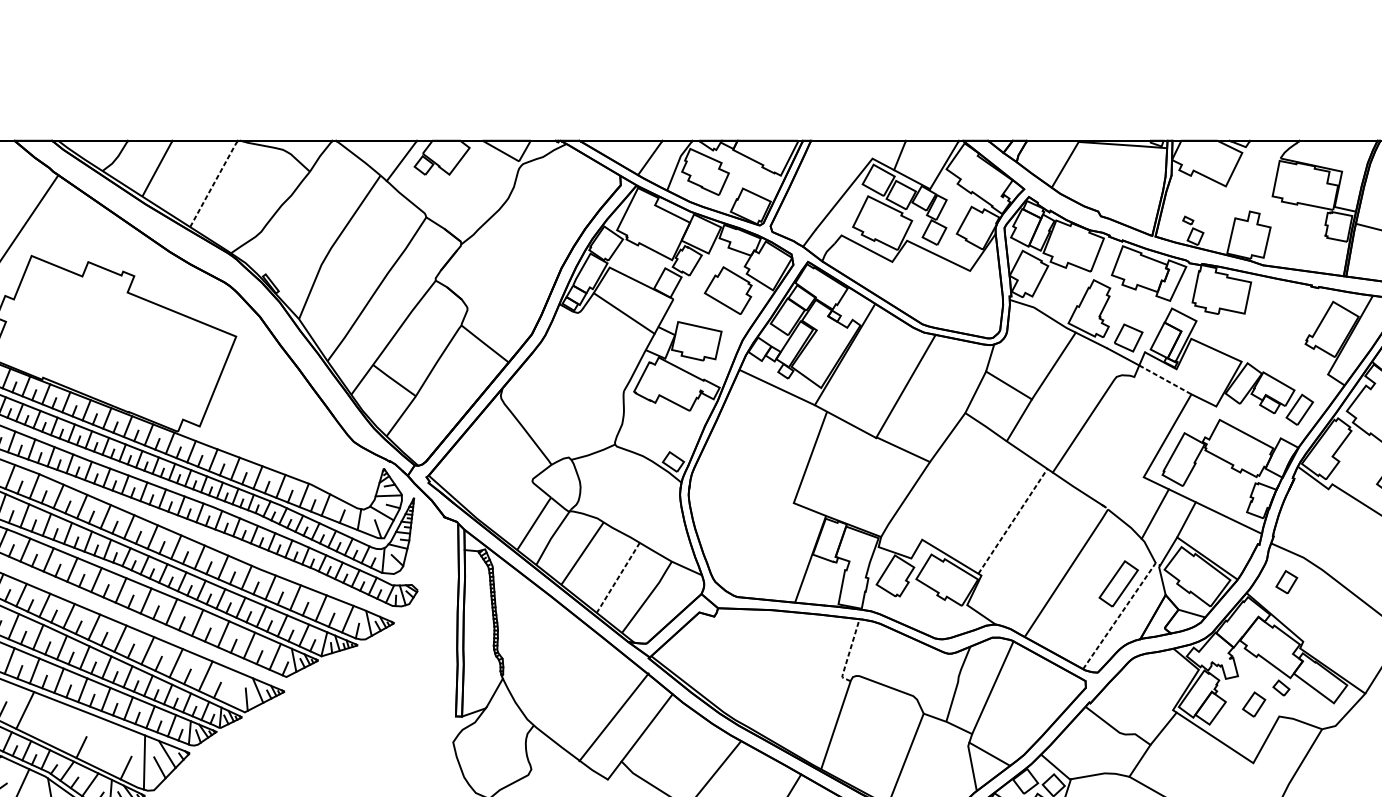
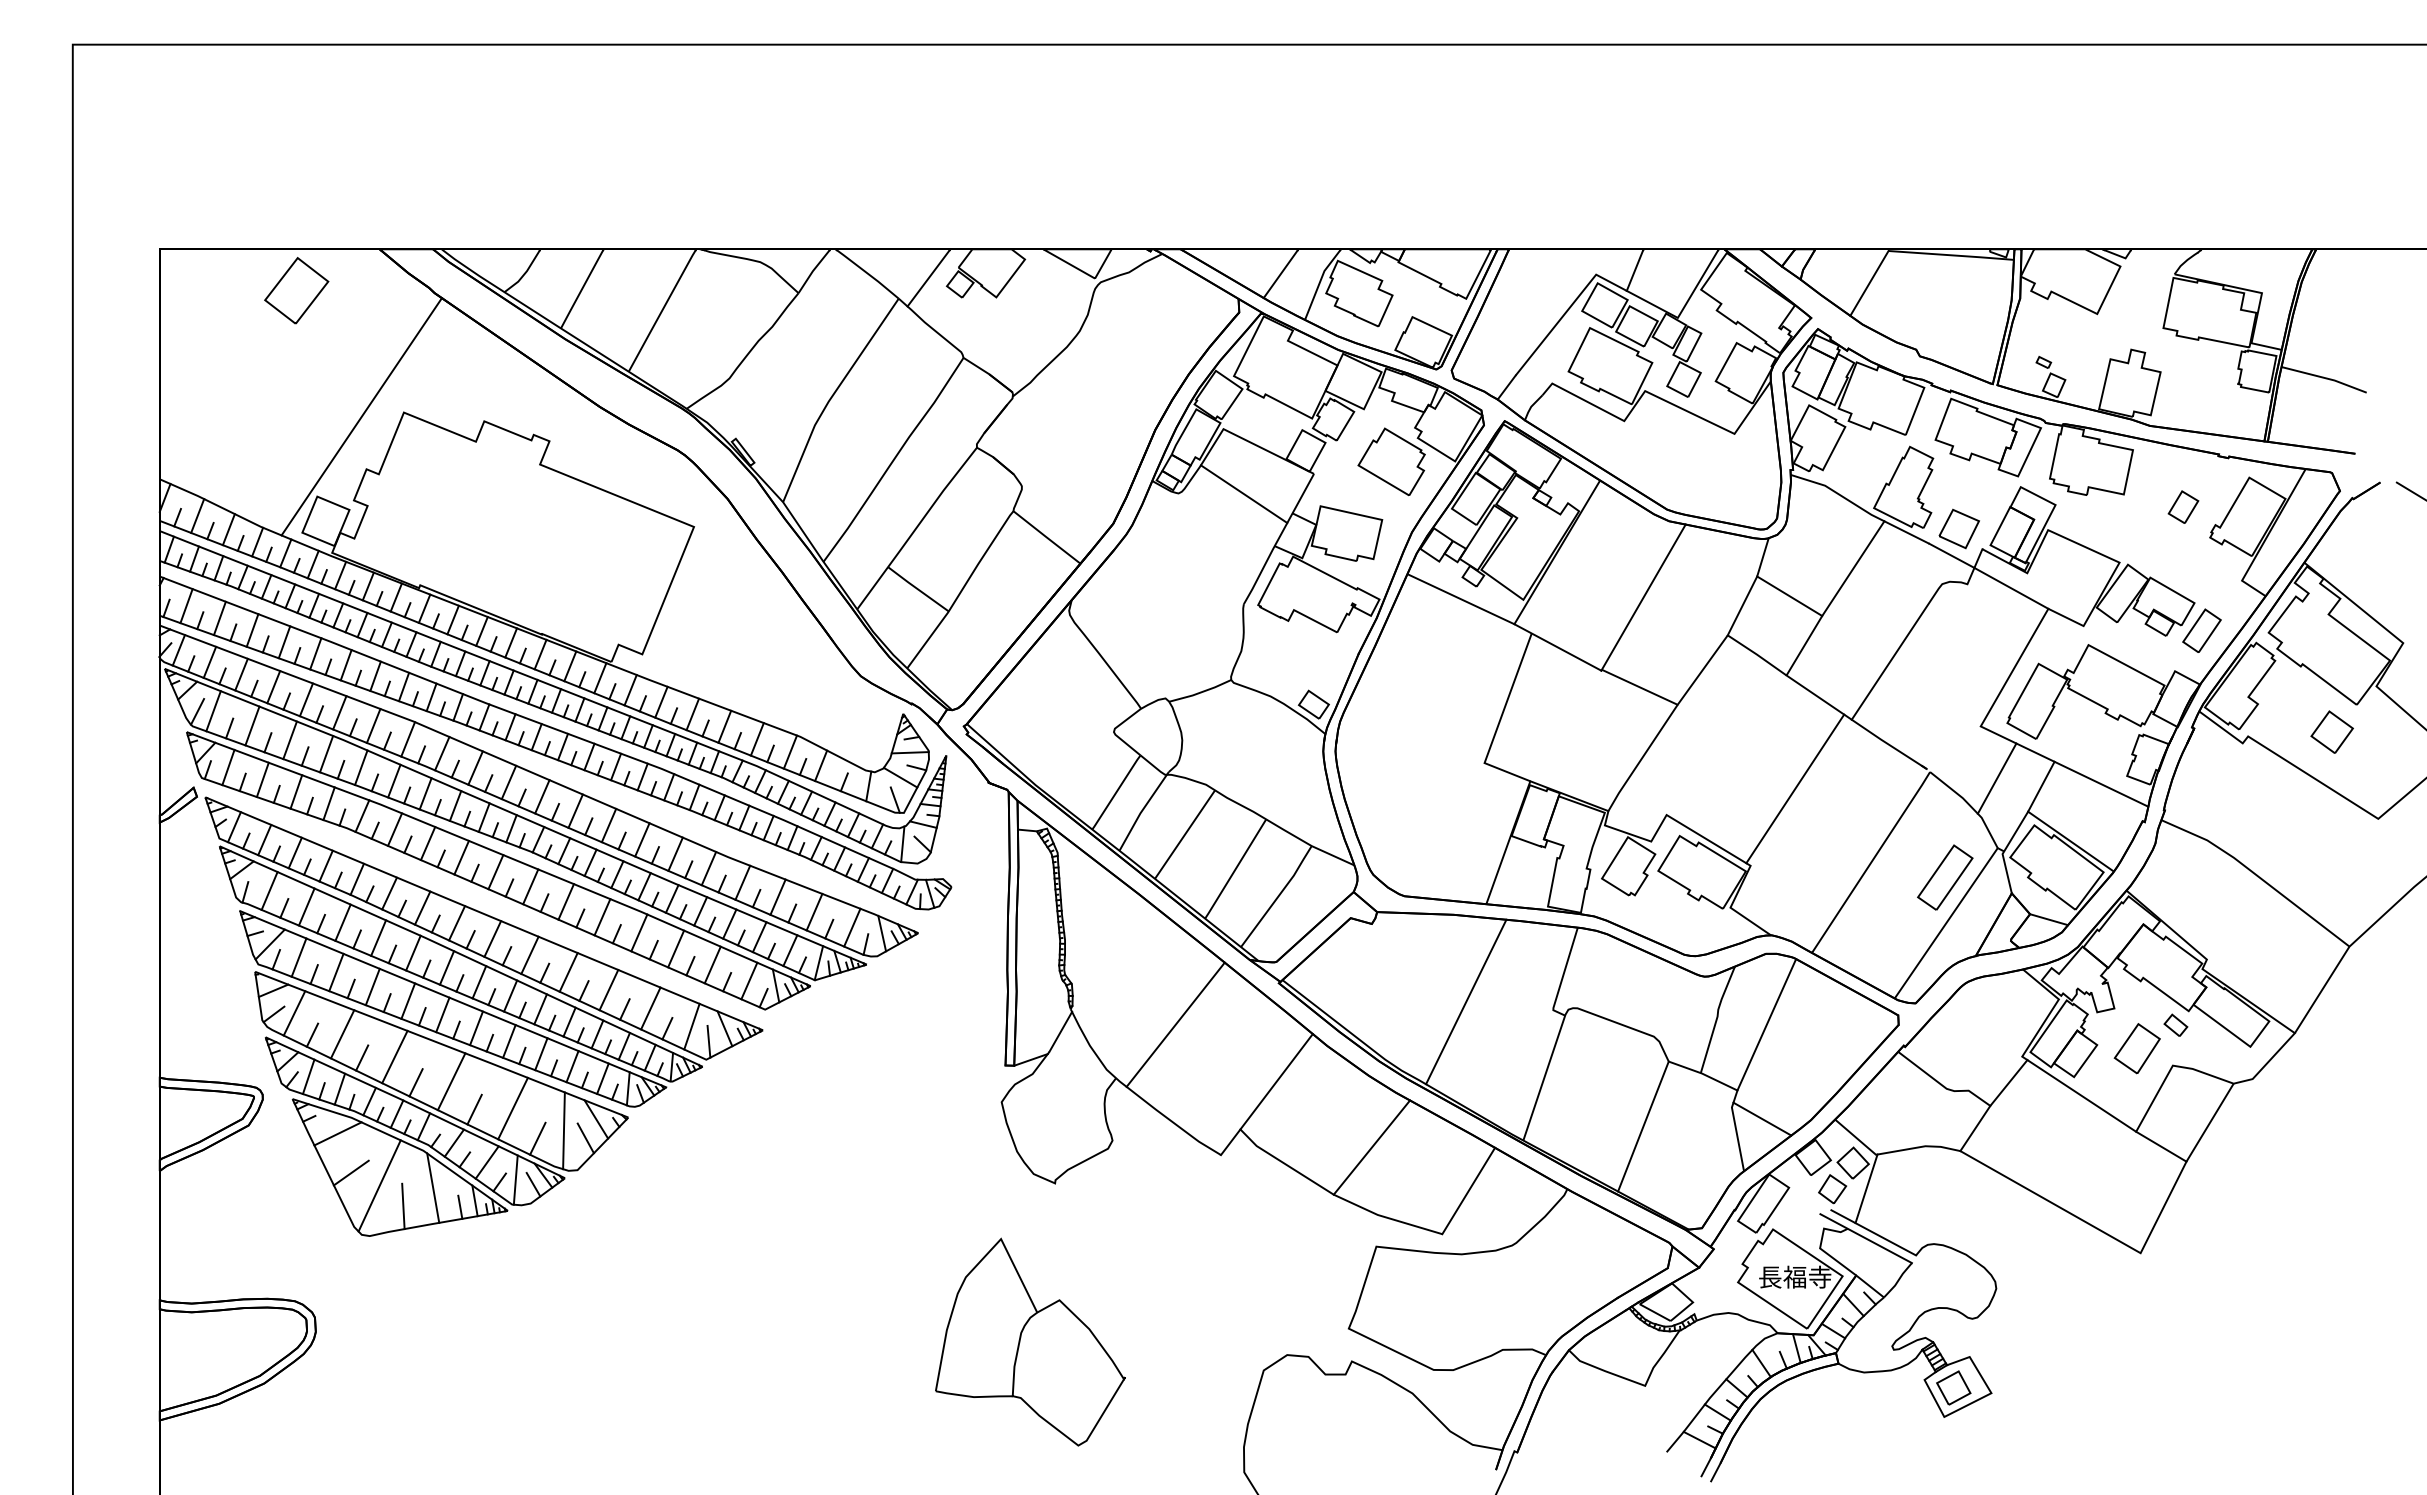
line: (214, 183) -> (662, 310), dashed -> solid
line: (1165, 380) -> (2011, 588), dashed -> solid
line: (1013, 521) -> (1795, 788), dashed -> solid
line: (618, 578) -> (1235, 870), dashed -> solid
part: (1286, 581) -> (2183, 506), moved
line: (1121, 613) -> (1948, 919), dashed -> solid
line: (849, 653) -> (1563, 976), dashed -> solid
line: (781, 671) -> (1466, 1001), added
line: (234, 688) -> (691, 1026), added
part: (1253, 704) -> (2136, 1048), size x1.43
line: (613, 717) -> (1175, 1024), moved
line: (65, 727) -> (451, 1081), added
line: (39, 728) -> (415, 1082), added
line: (108, 746) -> (512, 1108), added
line: (1271, 773) -> (2161, 1146), added

